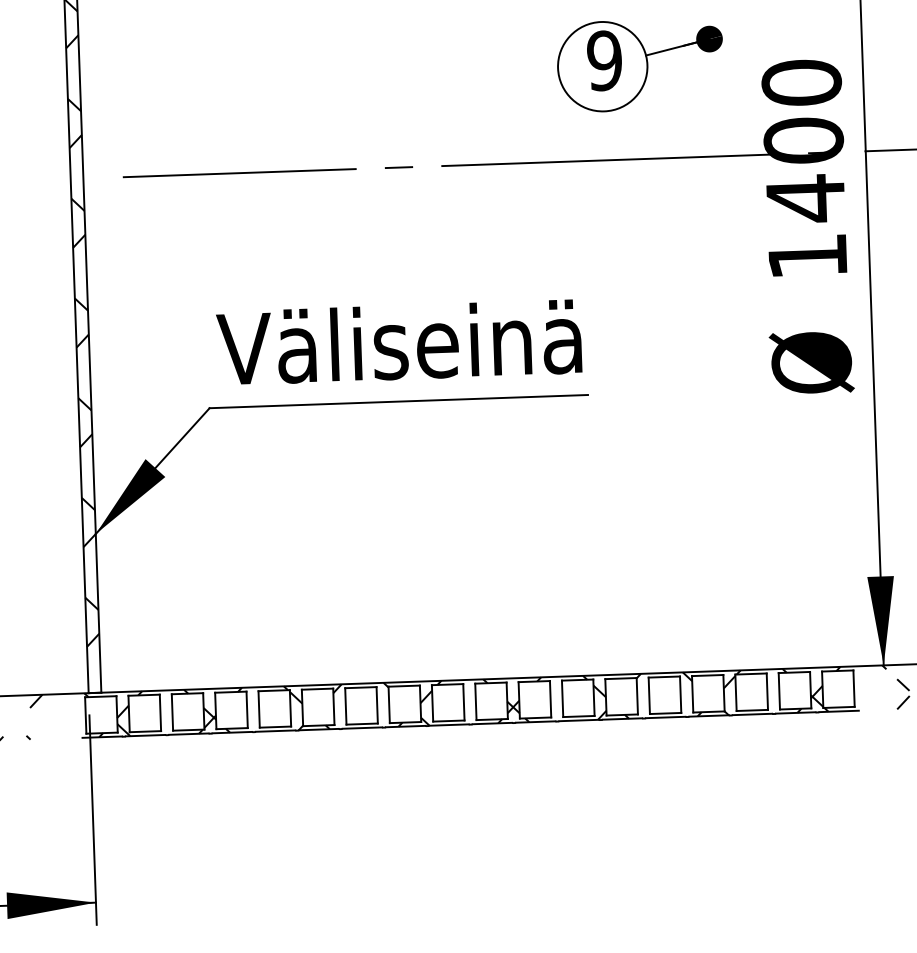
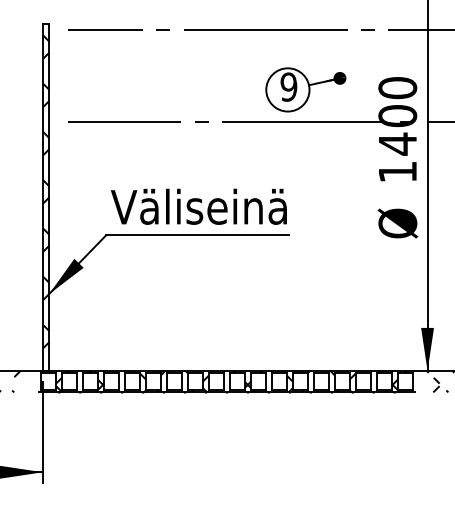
part: (639, 64) -> (305, 89), moved

